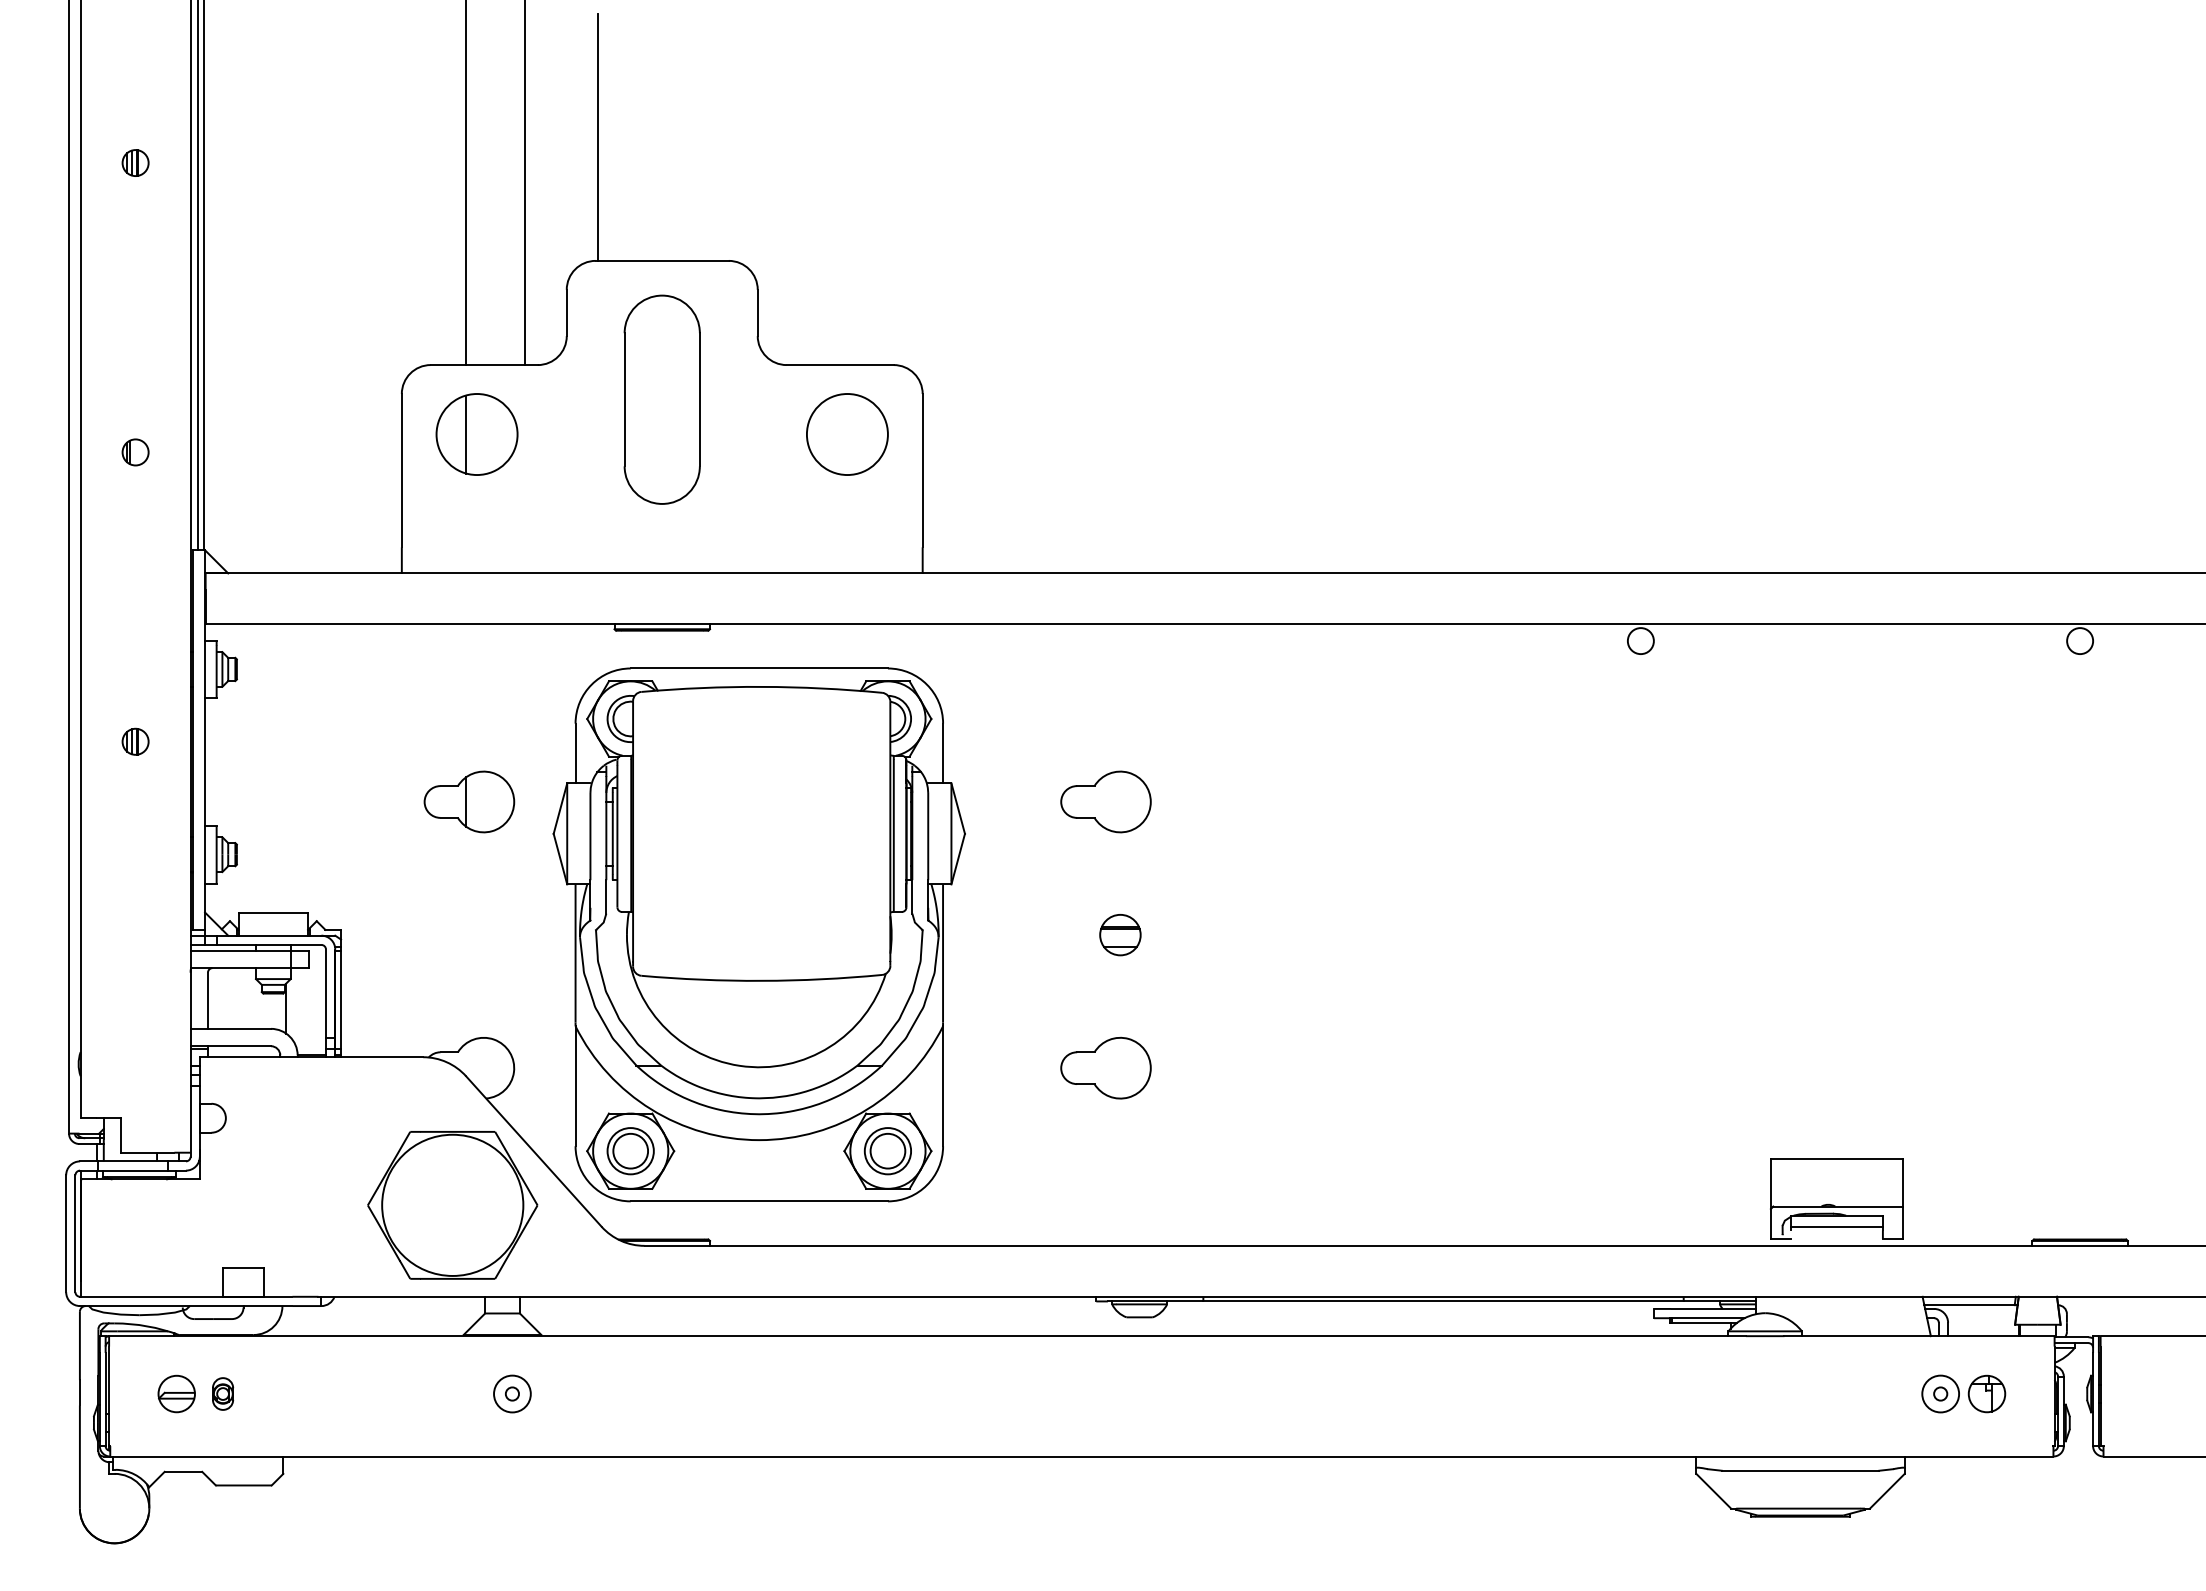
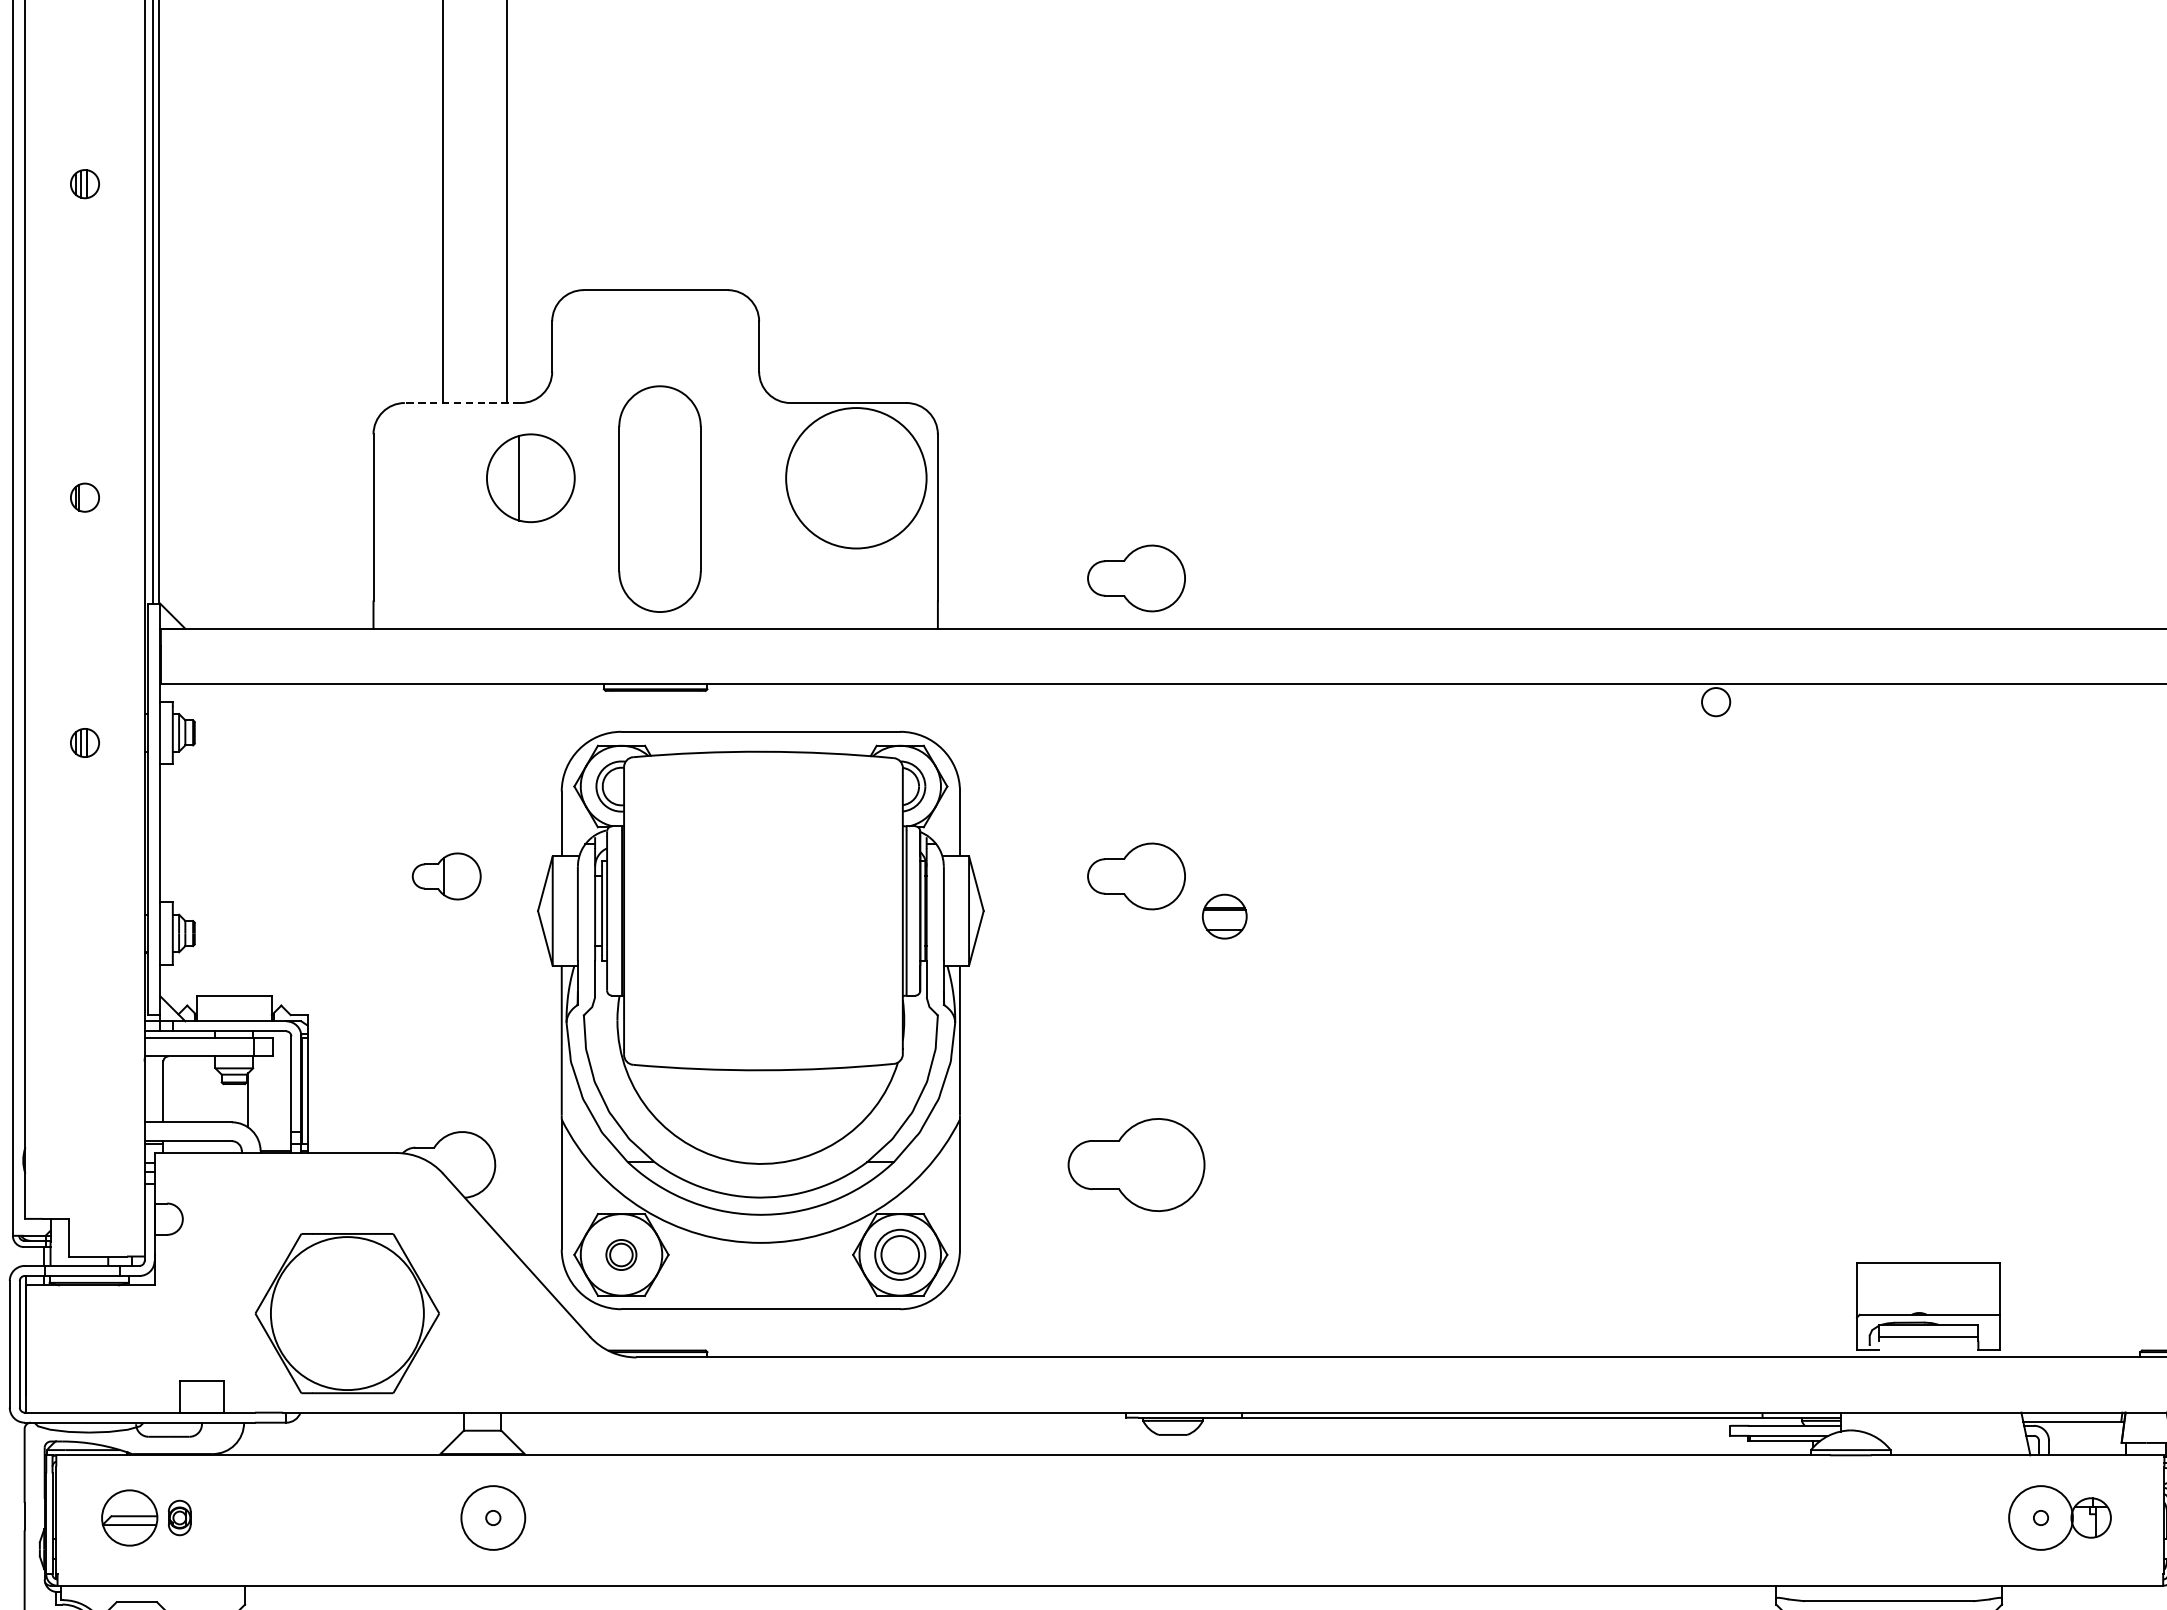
line: (598, 136) -> (586, 155), removed
line: (484, 365) -> (463, 403), solid -> dashed
part: (661, 399) -> (659, 498), moved
part: (476, 434) -> (530, 478), moved
circle: (846, 434) -> (855, 478), size x1.6
part: (1105, 526) -> (1135, 577), added
part: (135, 741) -> (84, 742), moved
part: (469, 801) -> (446, 875), size x0.7
part: (1120, 935) -> (1224, 917), moved
part: (1105, 1067) -> (1135, 1164), size x1.4
part: (630, 1151) -> (621, 1255), size x0.6
part: (452, 1205) -> (347, 1313), moved
part: (176, 1393) -> (129, 1517), size x1.4
circle: (512, 1393) -> (493, 1517), size x1.6
circle: (1940, 1393) -> (2040, 1517), size x1.6

